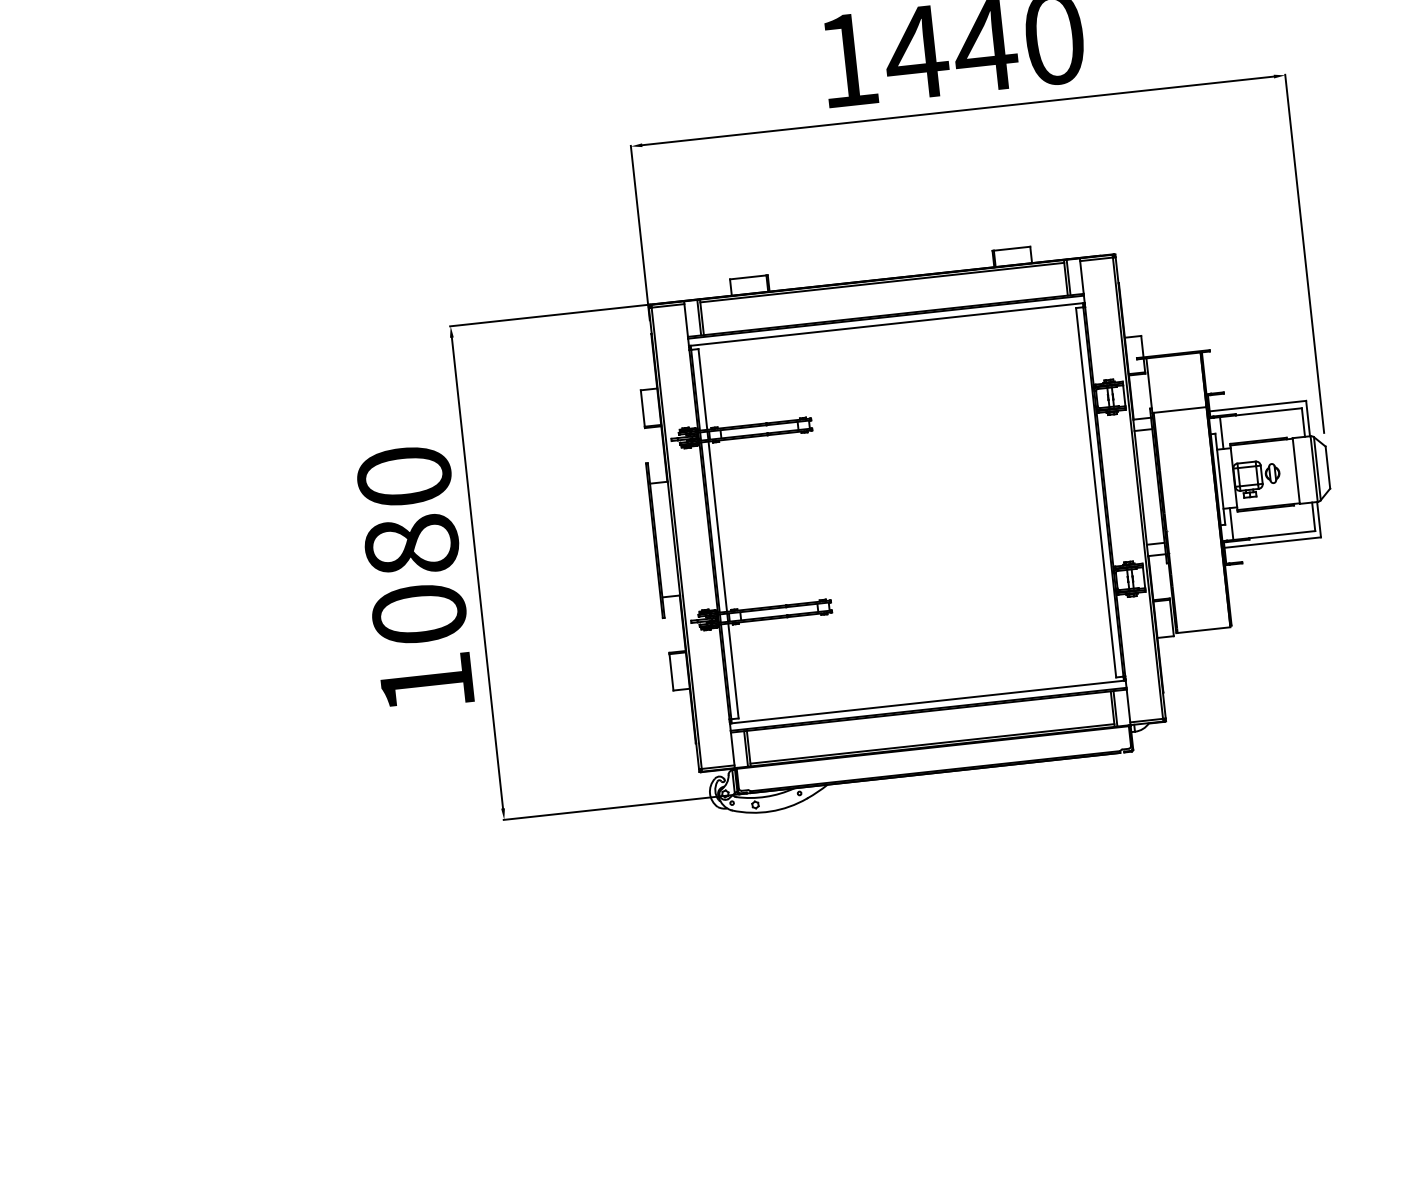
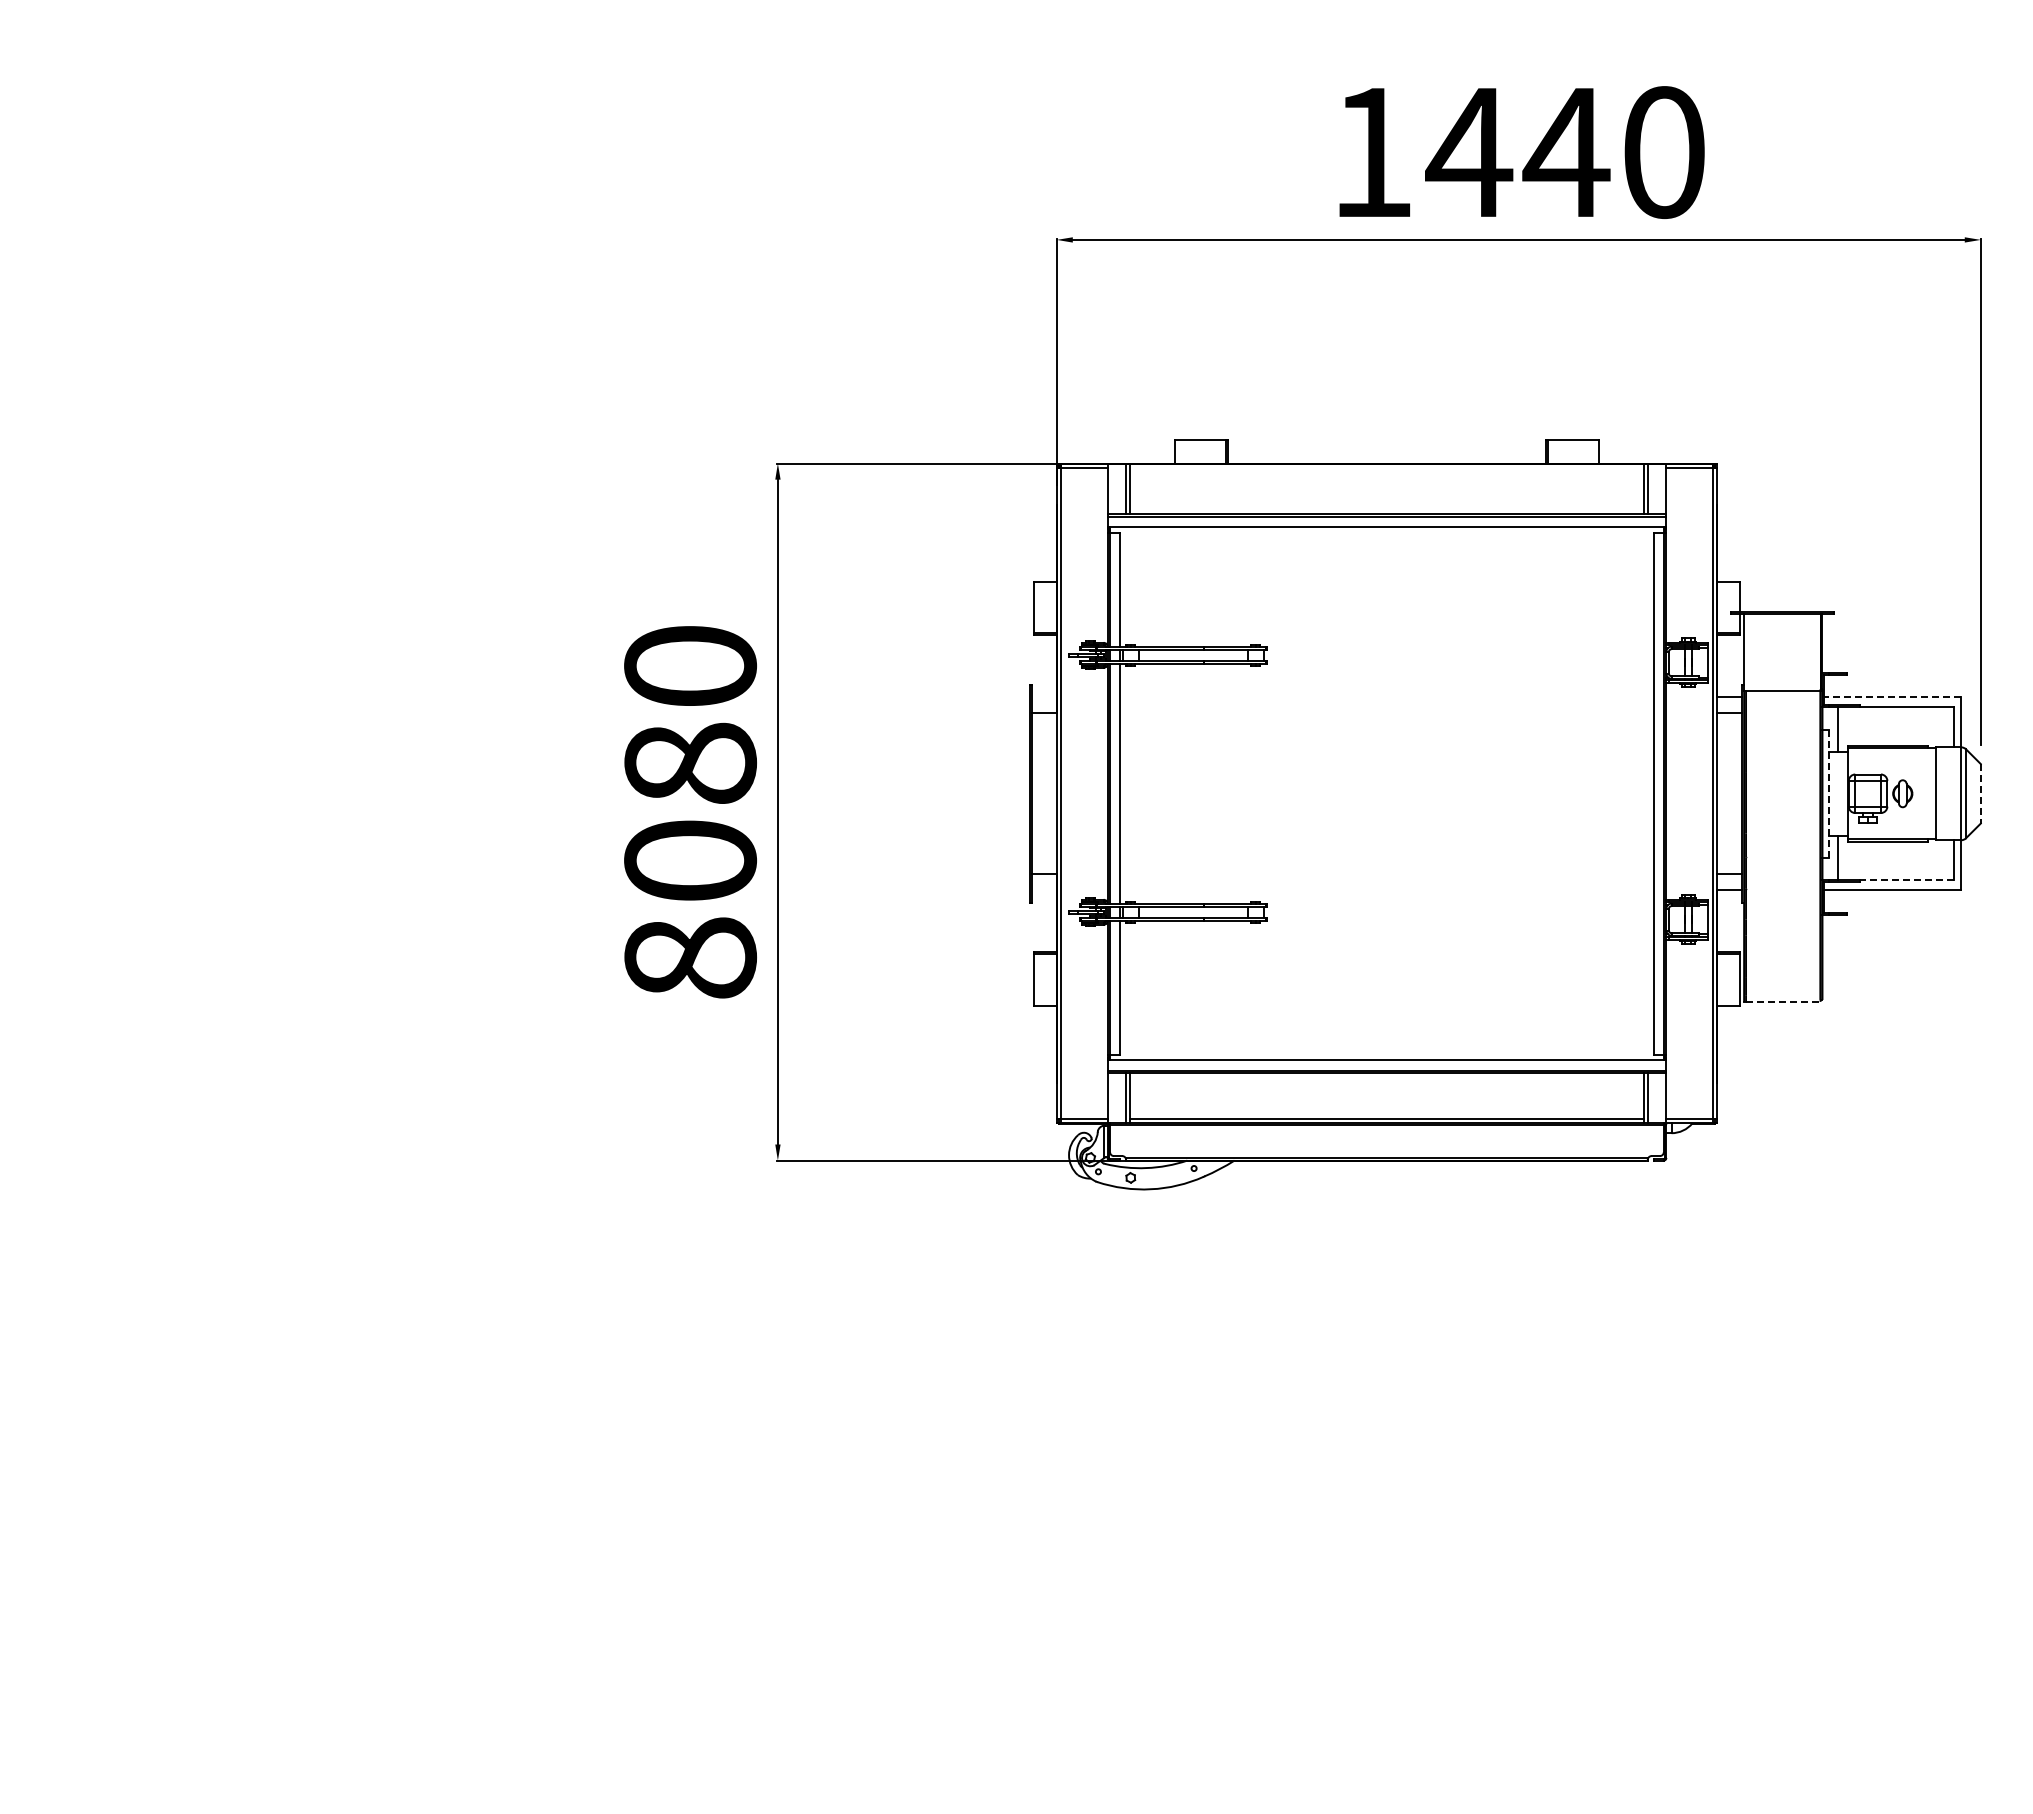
line: (882, 282) -> (1386, 468), removed
line: (1257, 406) -> (1892, 697), solid -> dashed
line: (1327, 467) -> (1980, 793), solid -> dashed
line: (1220, 479) -> (1828, 794), solid -> dashed
line: (1281, 534) -> (1906, 880), solid -> dashed
line: (1204, 629) -> (1783, 1001), solid -> dashed
text: (426, 682) -> (690, 957), 1080 -> 8080

